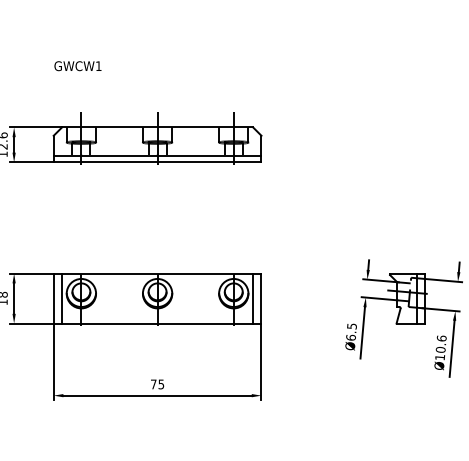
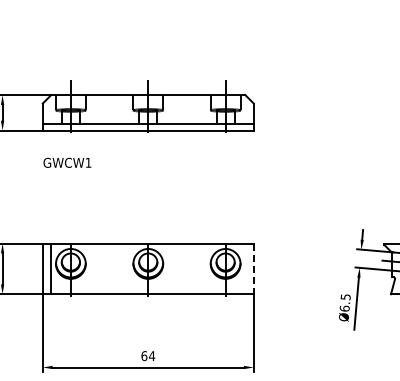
text: (77, 66) -> (66, 163), moved
line: (253, 298) -> (245, 268), removed
line: (261, 298) -> (253, 268), solid -> dashed
text: (157, 384) -> (148, 356), 75 -> 64

